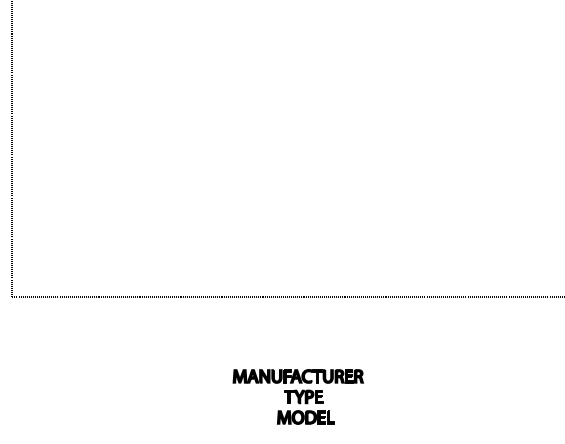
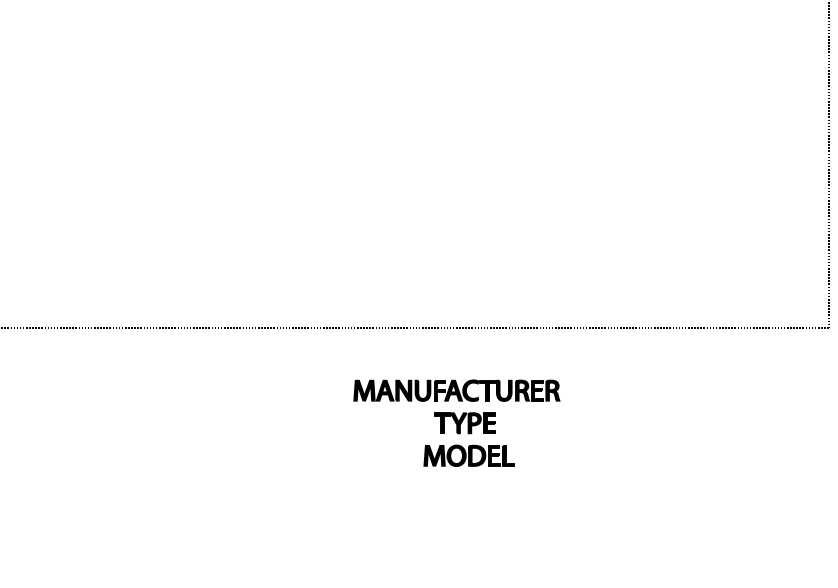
part: (298, 396) -> (457, 422), moved

